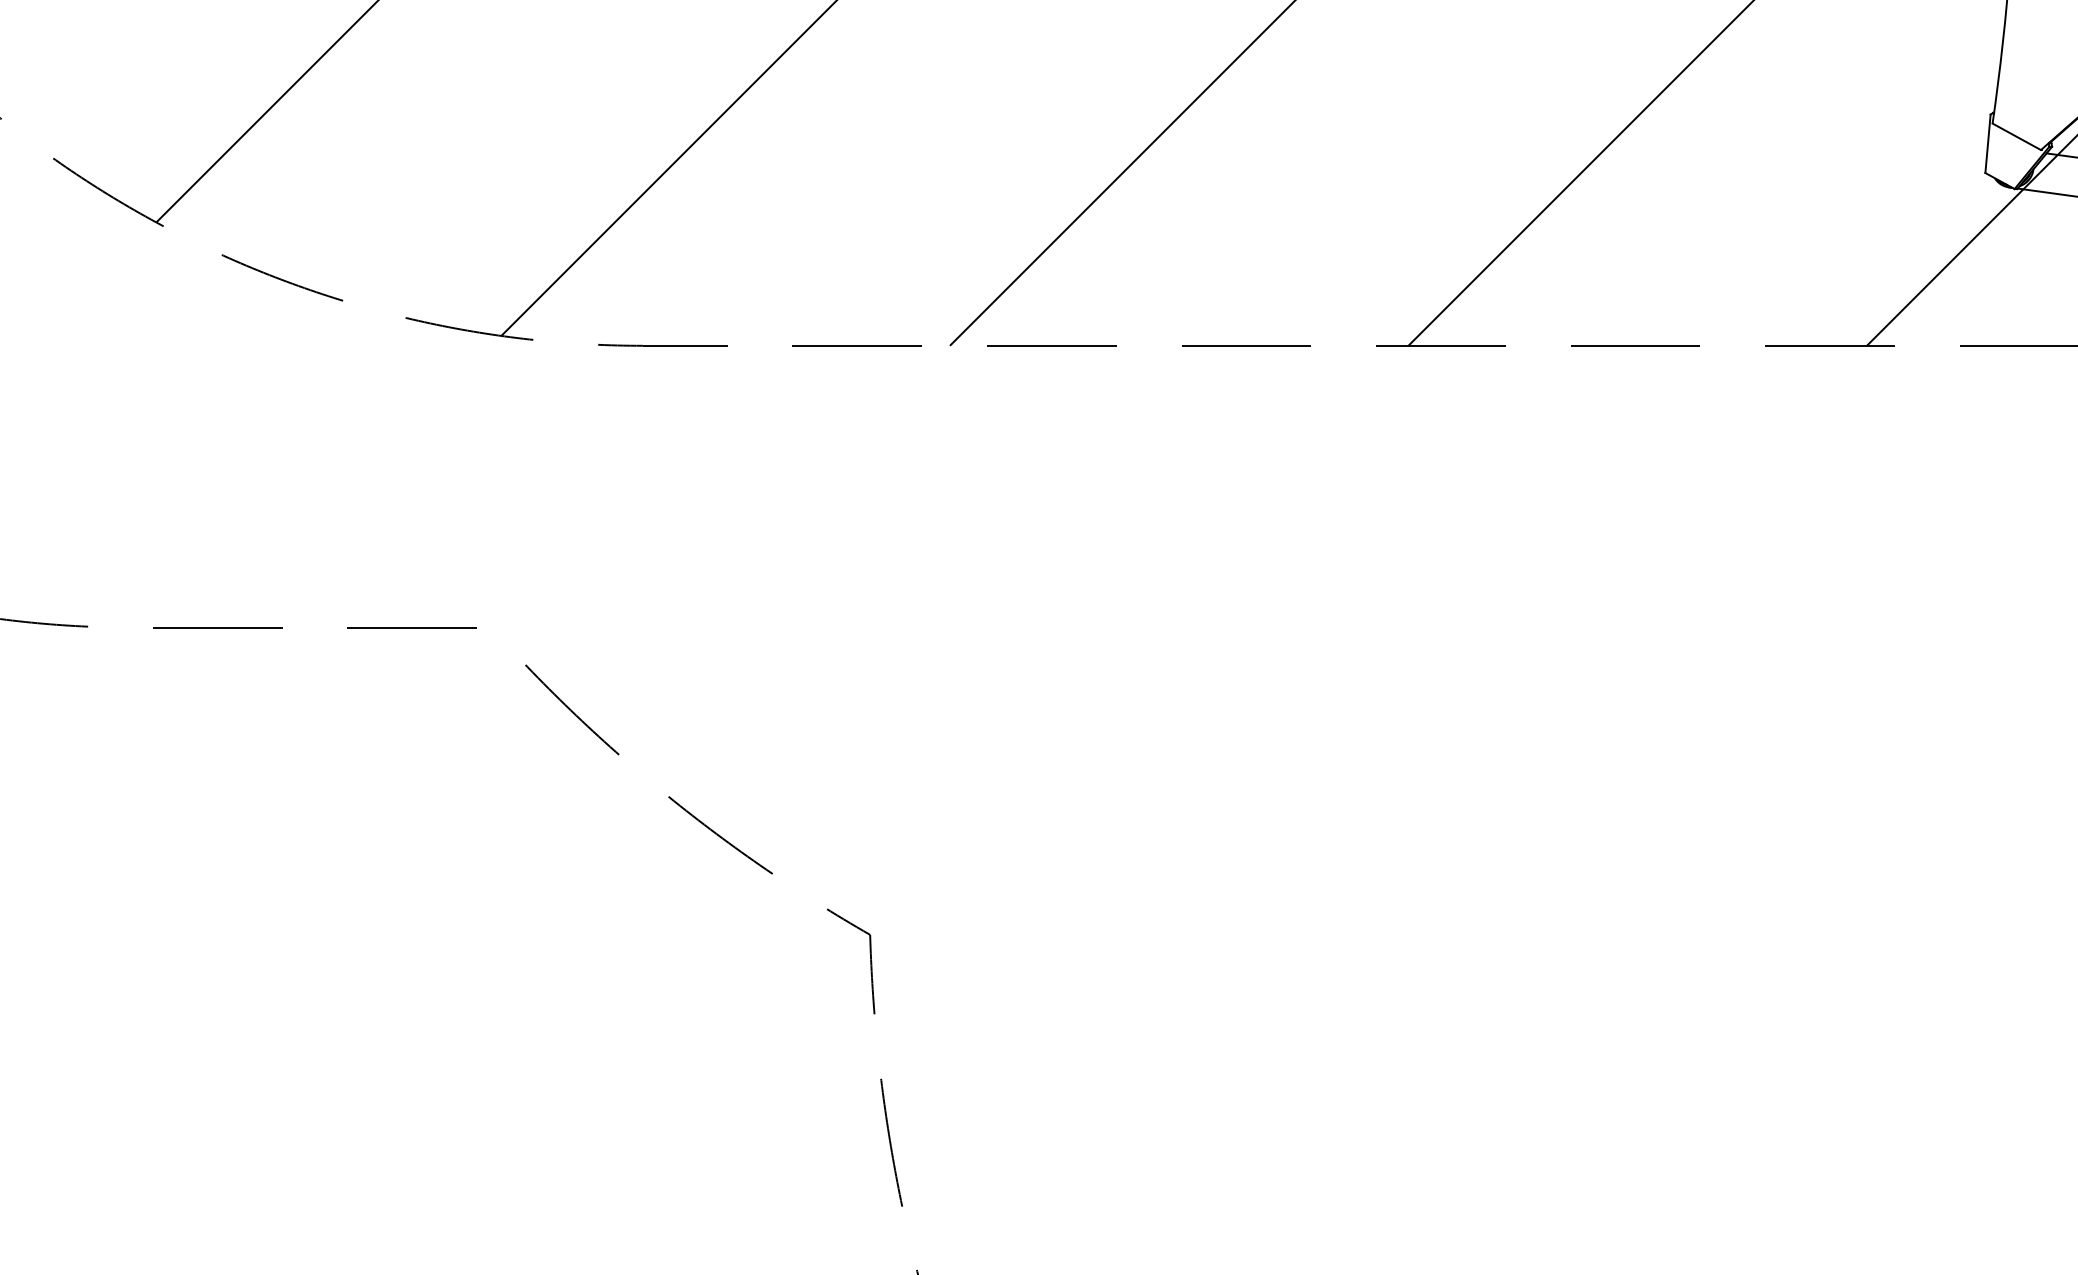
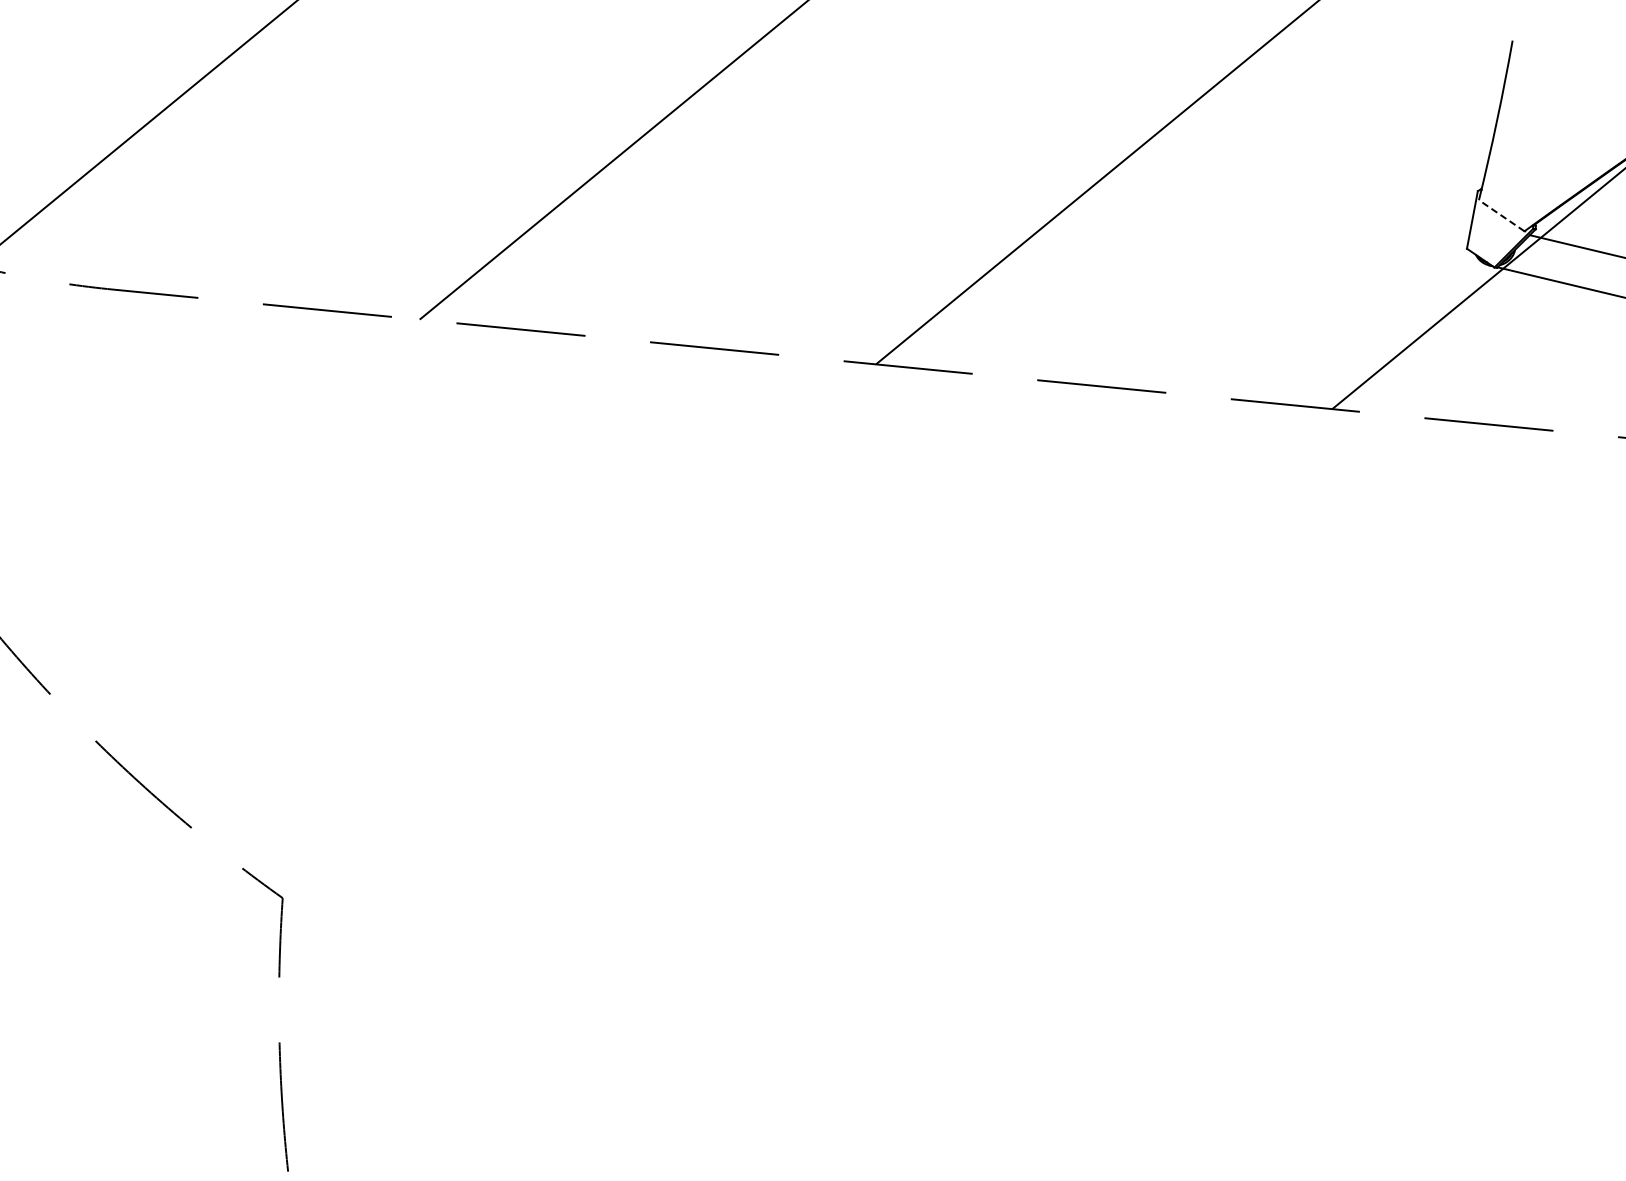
line: (2016, 136) -> (1501, 215), solid -> dashed

